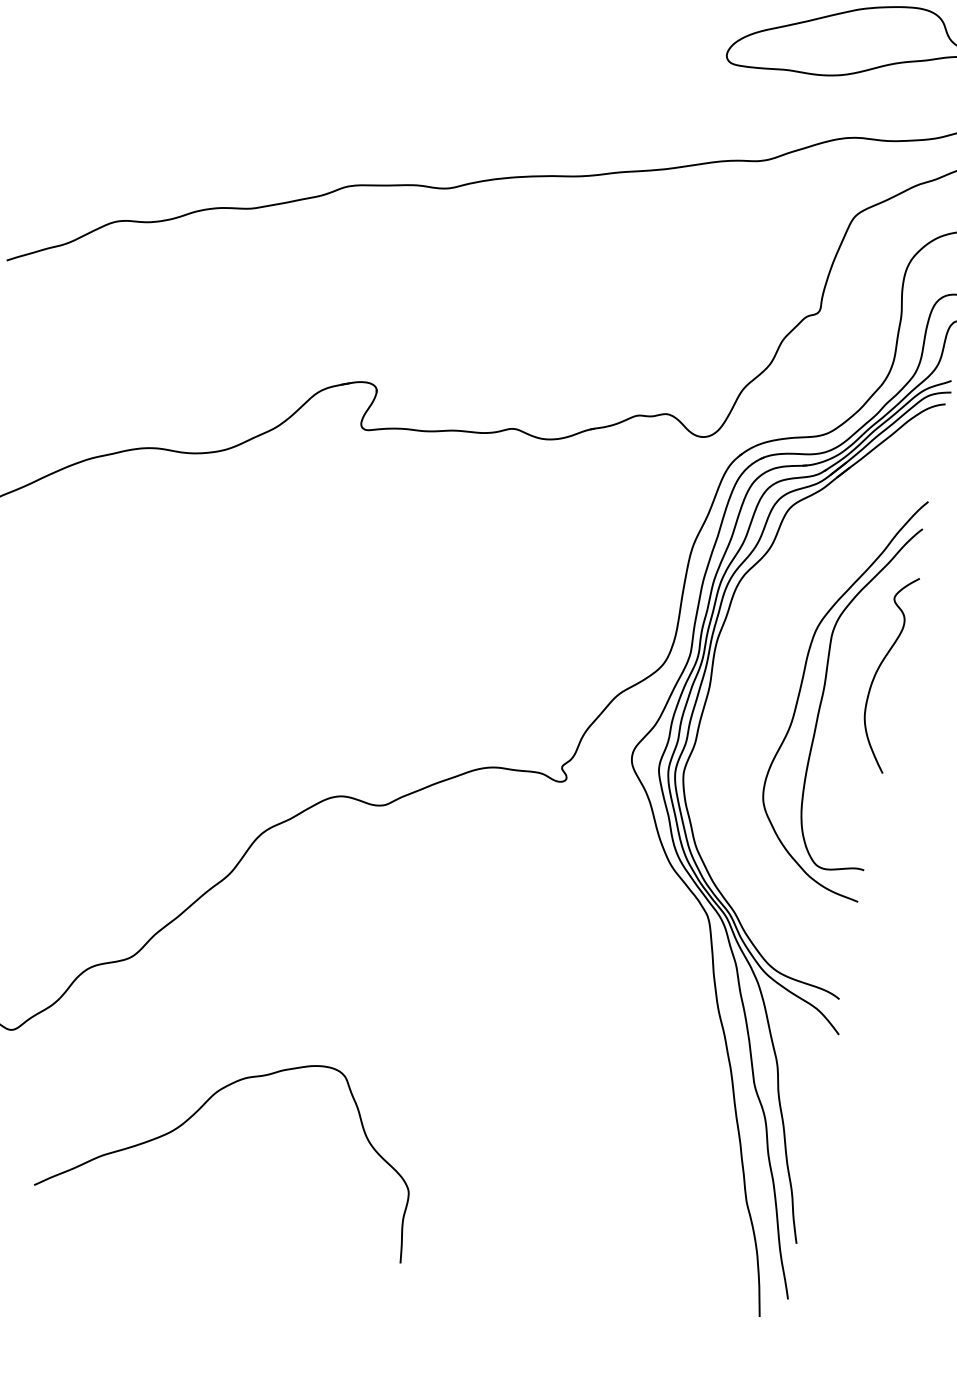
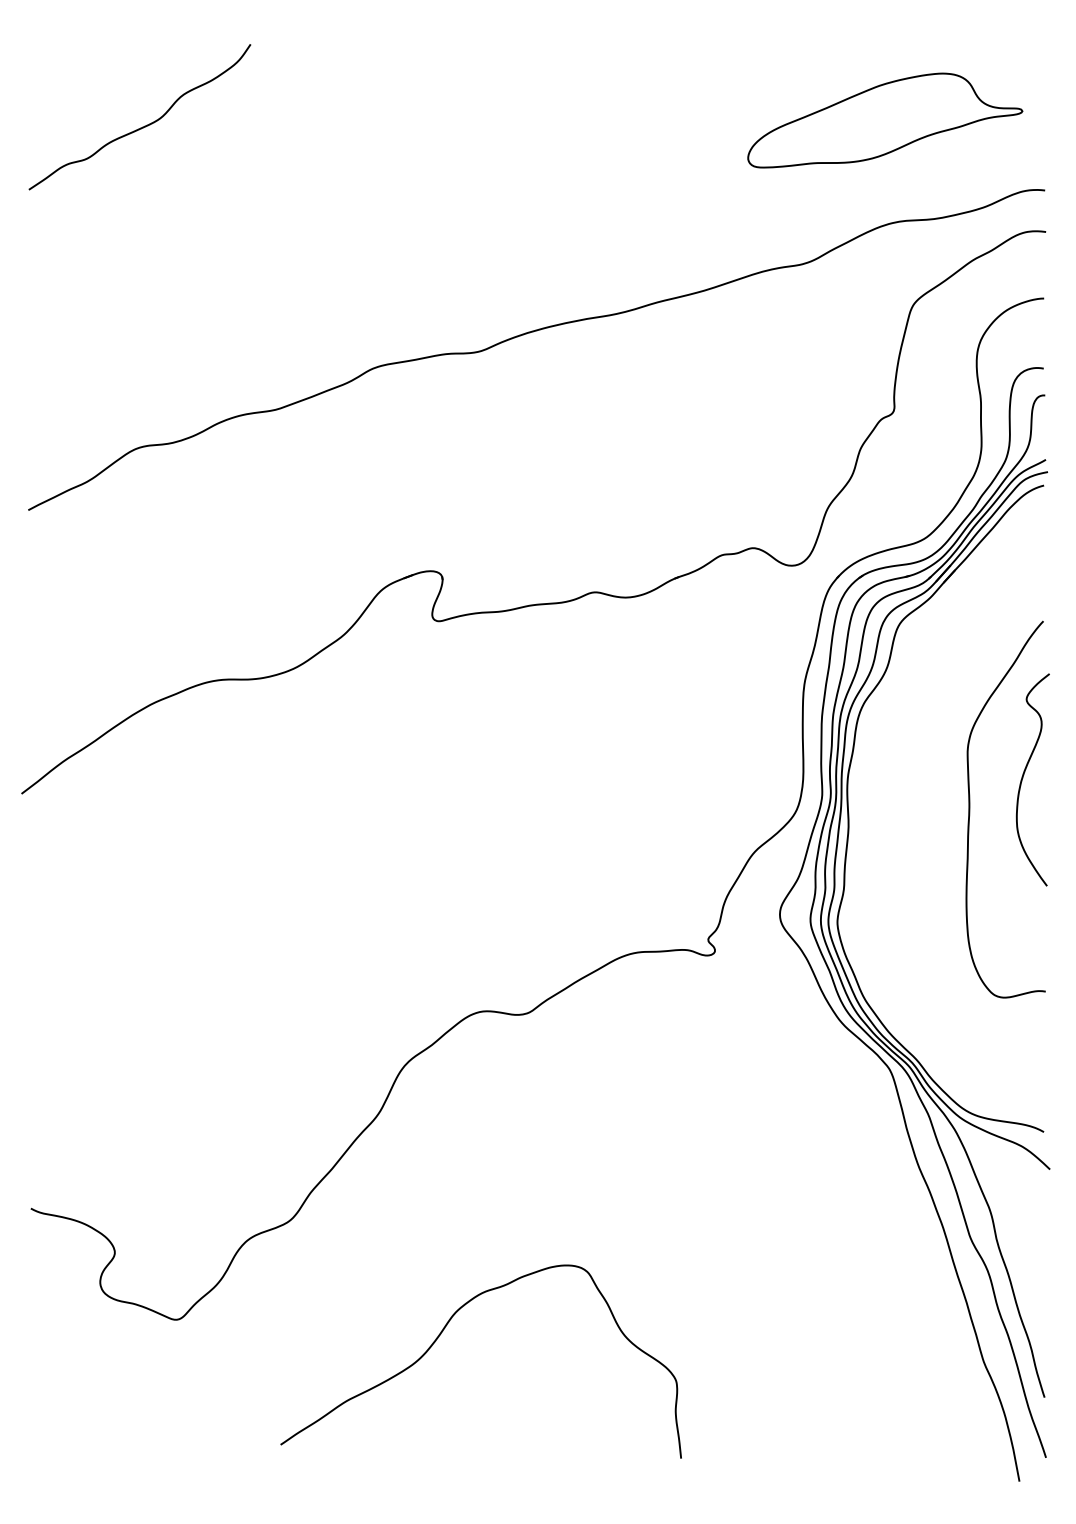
curve: (801, 685) -> (945, 808), removed
curve: (200, 1109) -> (441, 1334), moved

